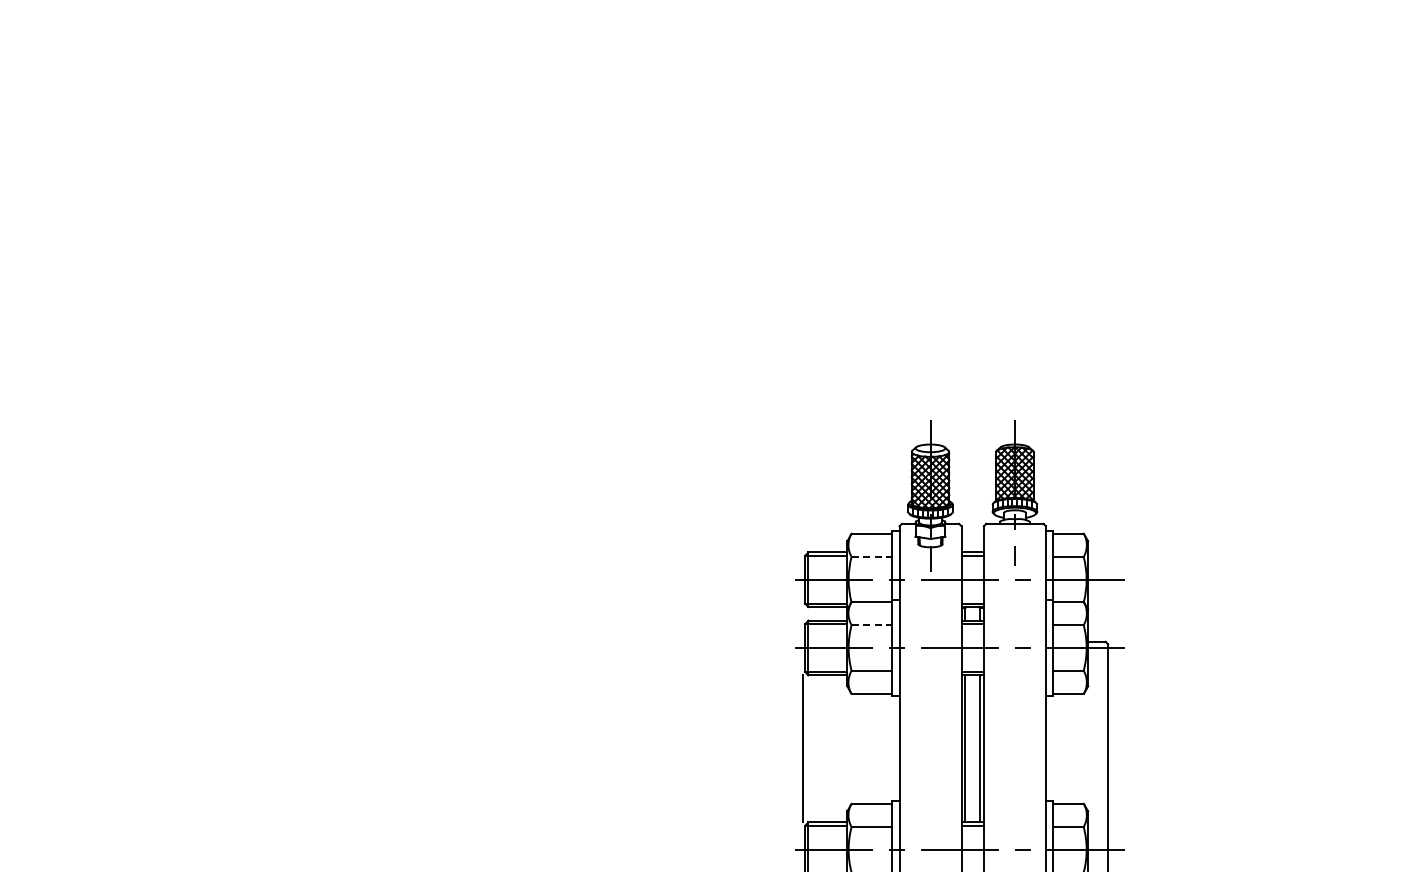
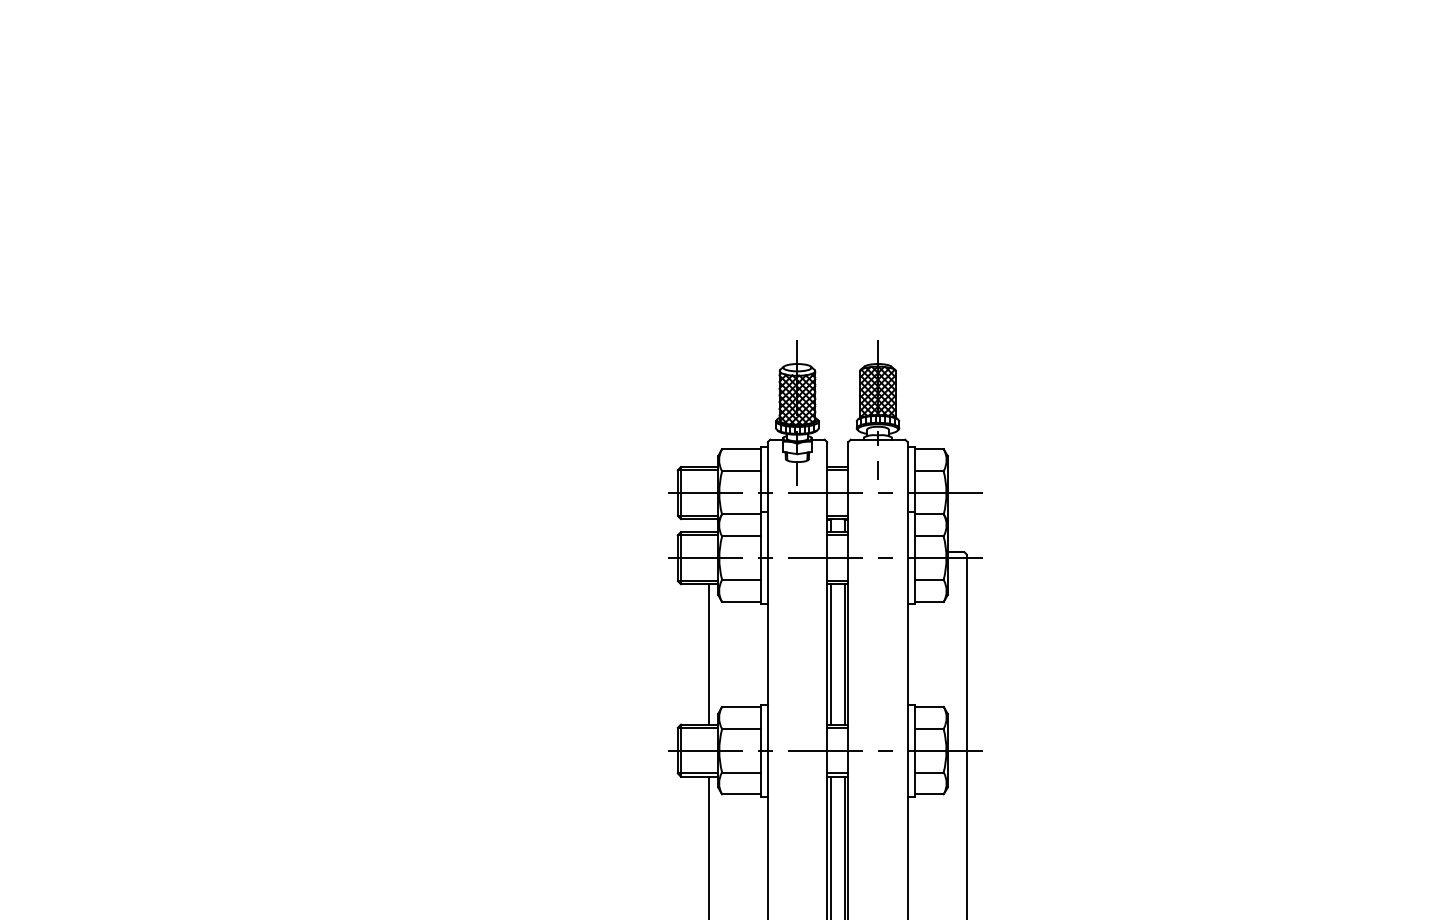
line: (871, 557) -> (741, 471), dashed -> solid
line: (871, 625) -> (741, 536), dashed -> solid
line: (802, 748) -> (708, 654), moved

